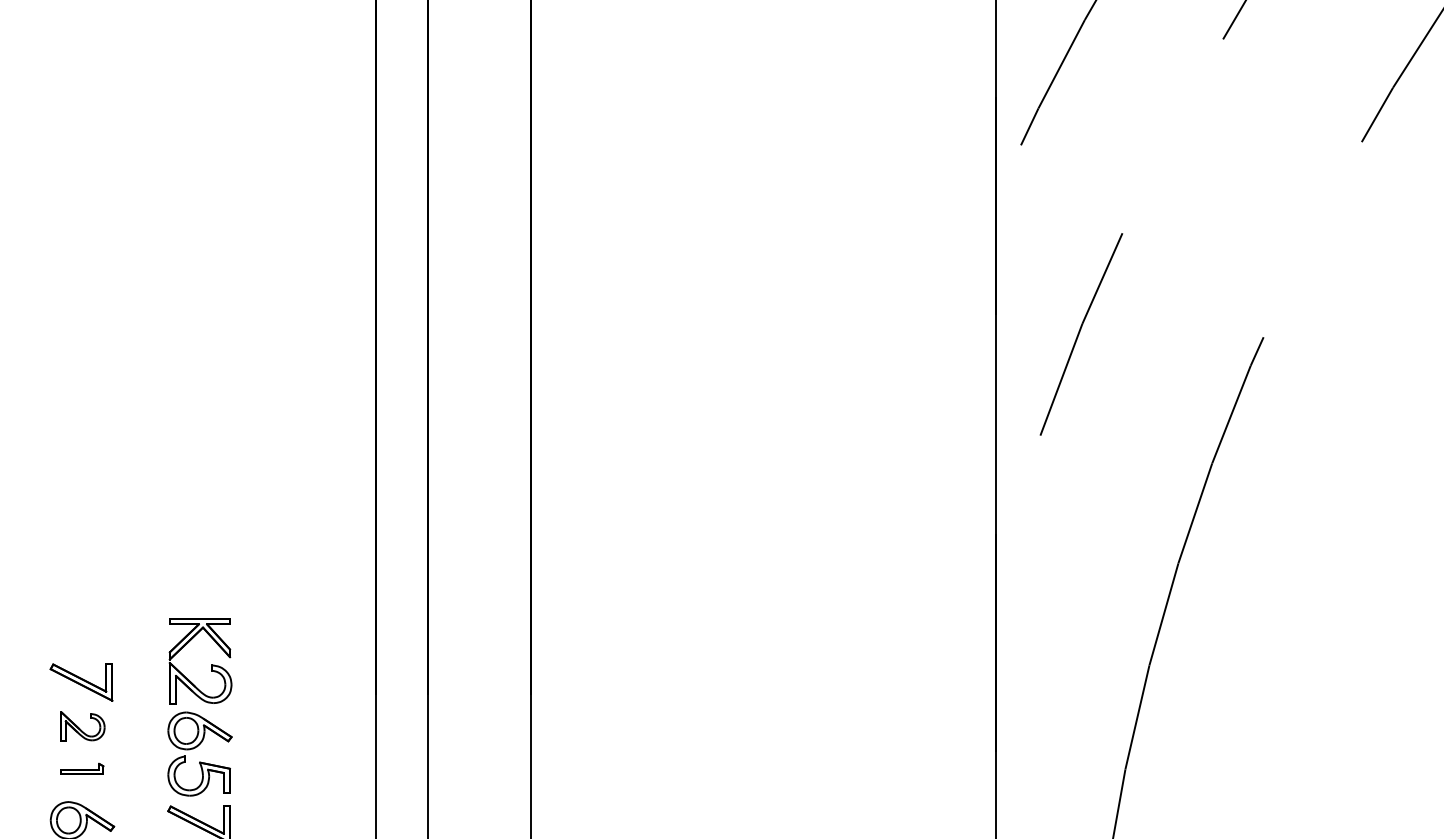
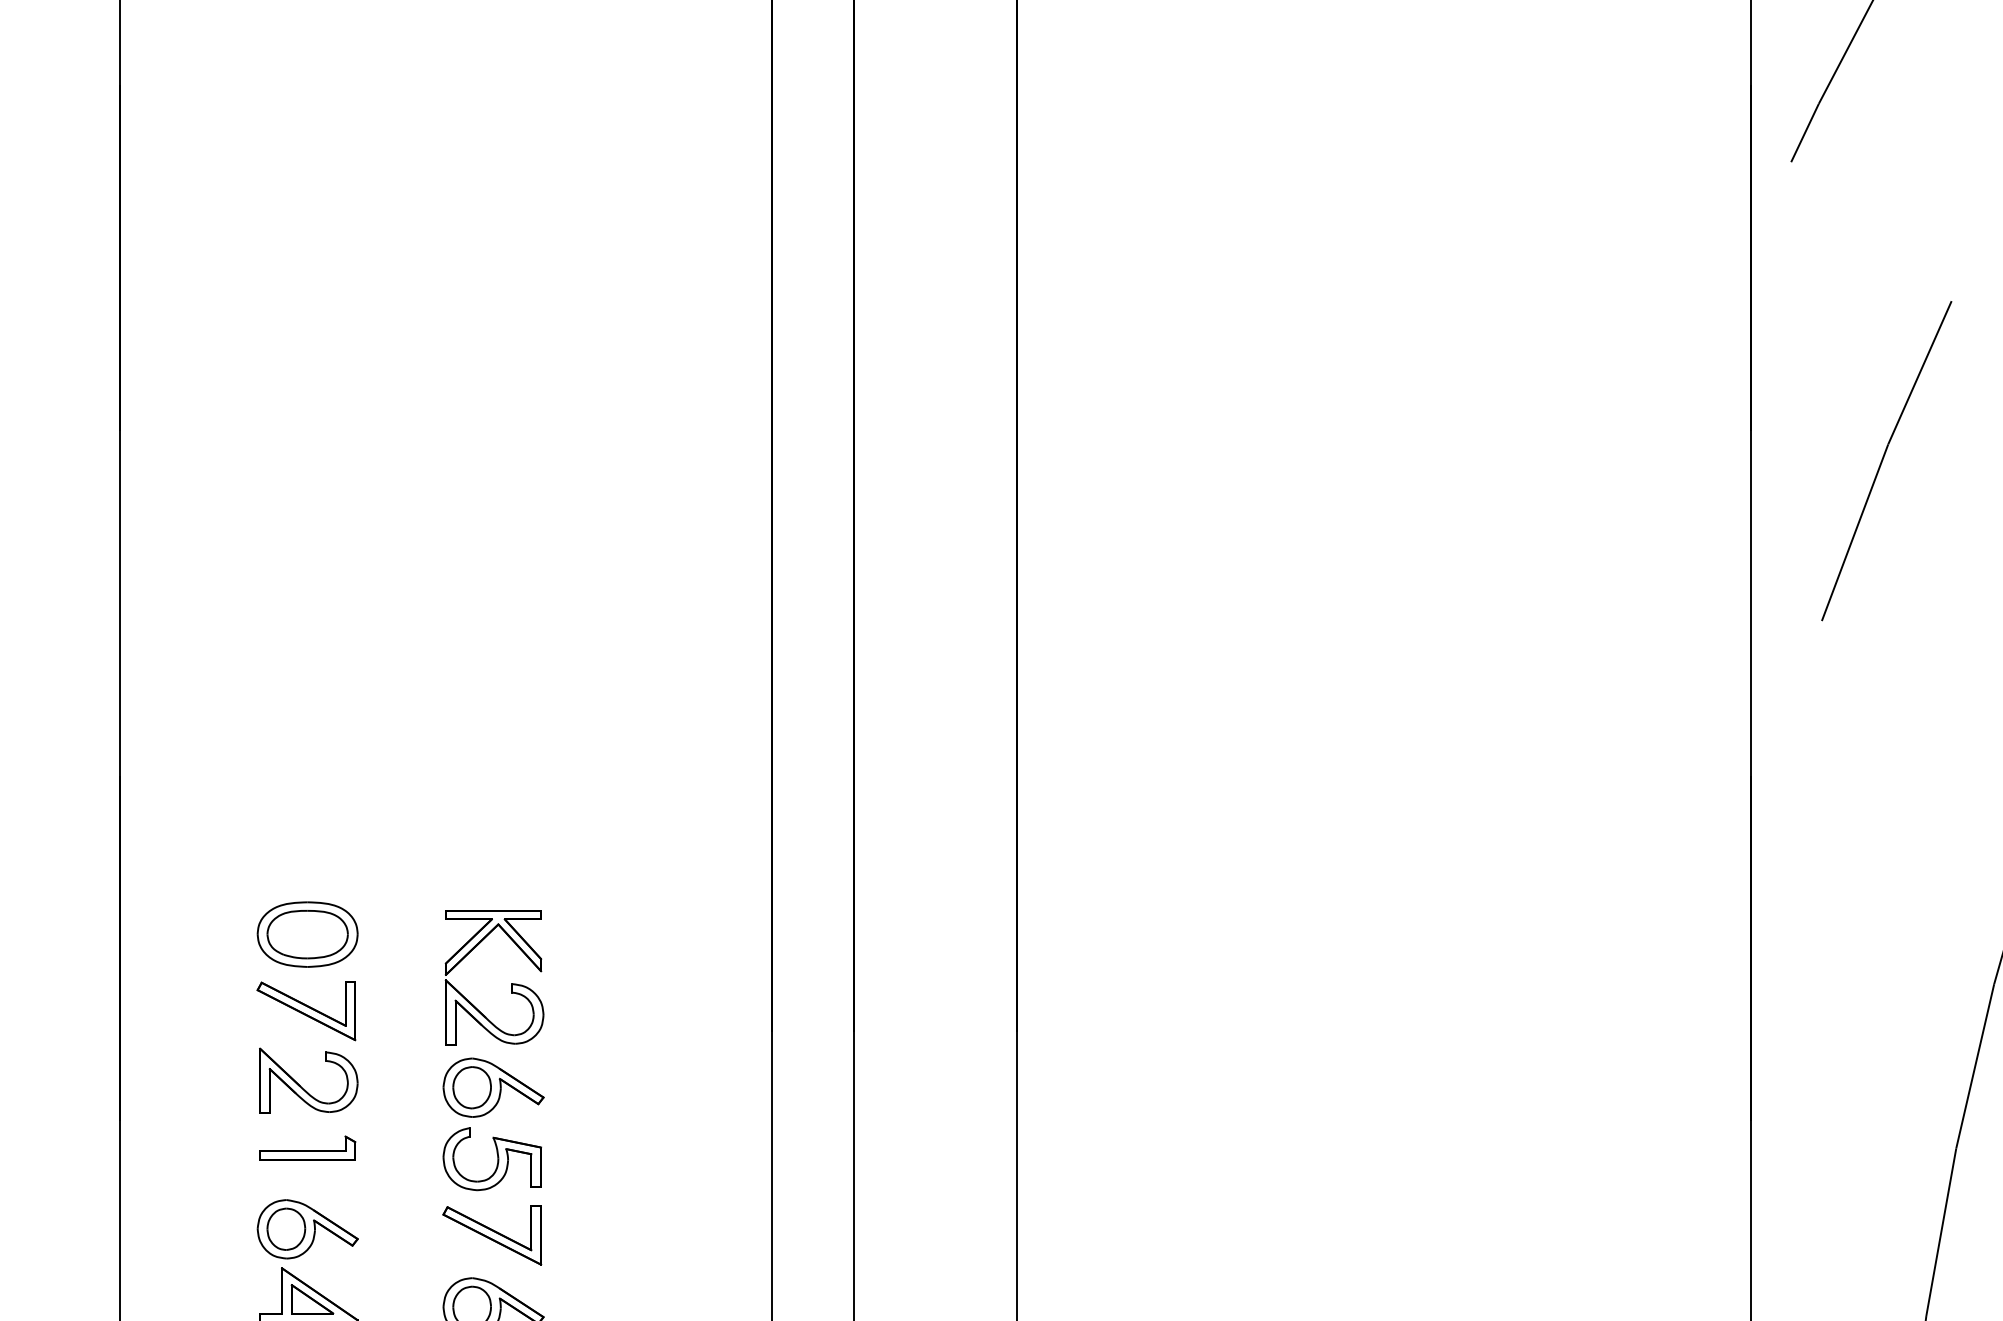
part: (81, 633) -> (306, 933), added
part: (82, 726) -> (307, 1080), size x1.43
part: (82, 768) -> (307, 1147), size x1.43

